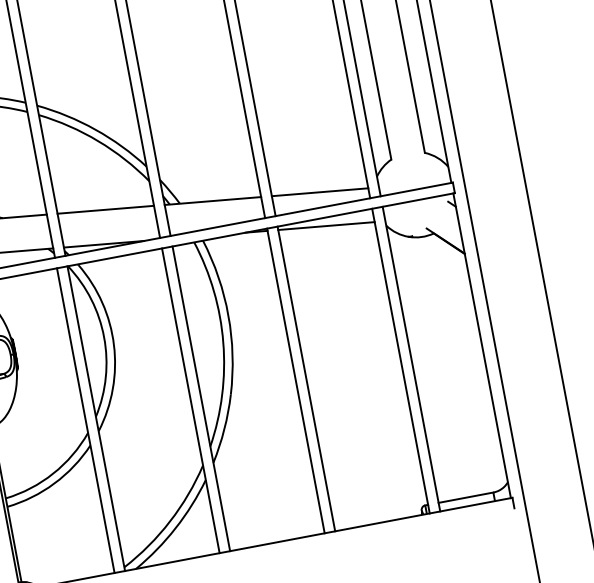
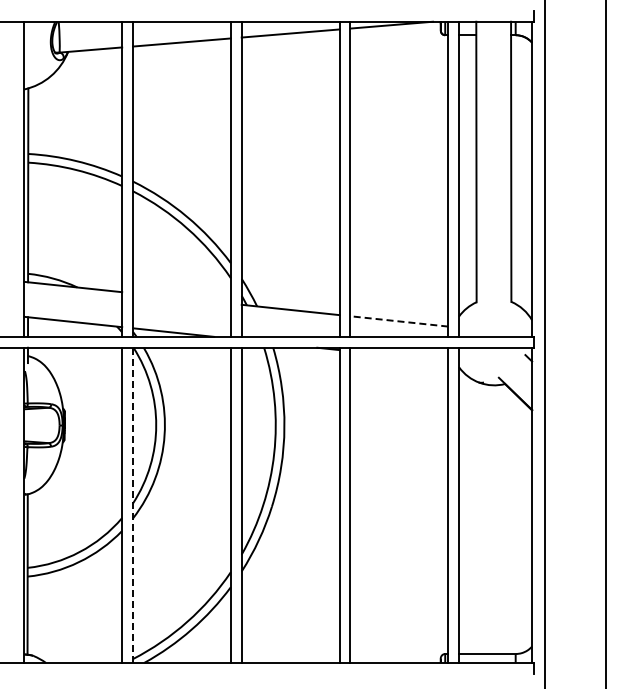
line: (319, 192) -> (398, 321), solid -> dashed
line: (105, 209) -> (181, 298), removed
line: (326, 226) -> (399, 356), removed
line: (96, 418) -> (133, 505), solid -> dashed

